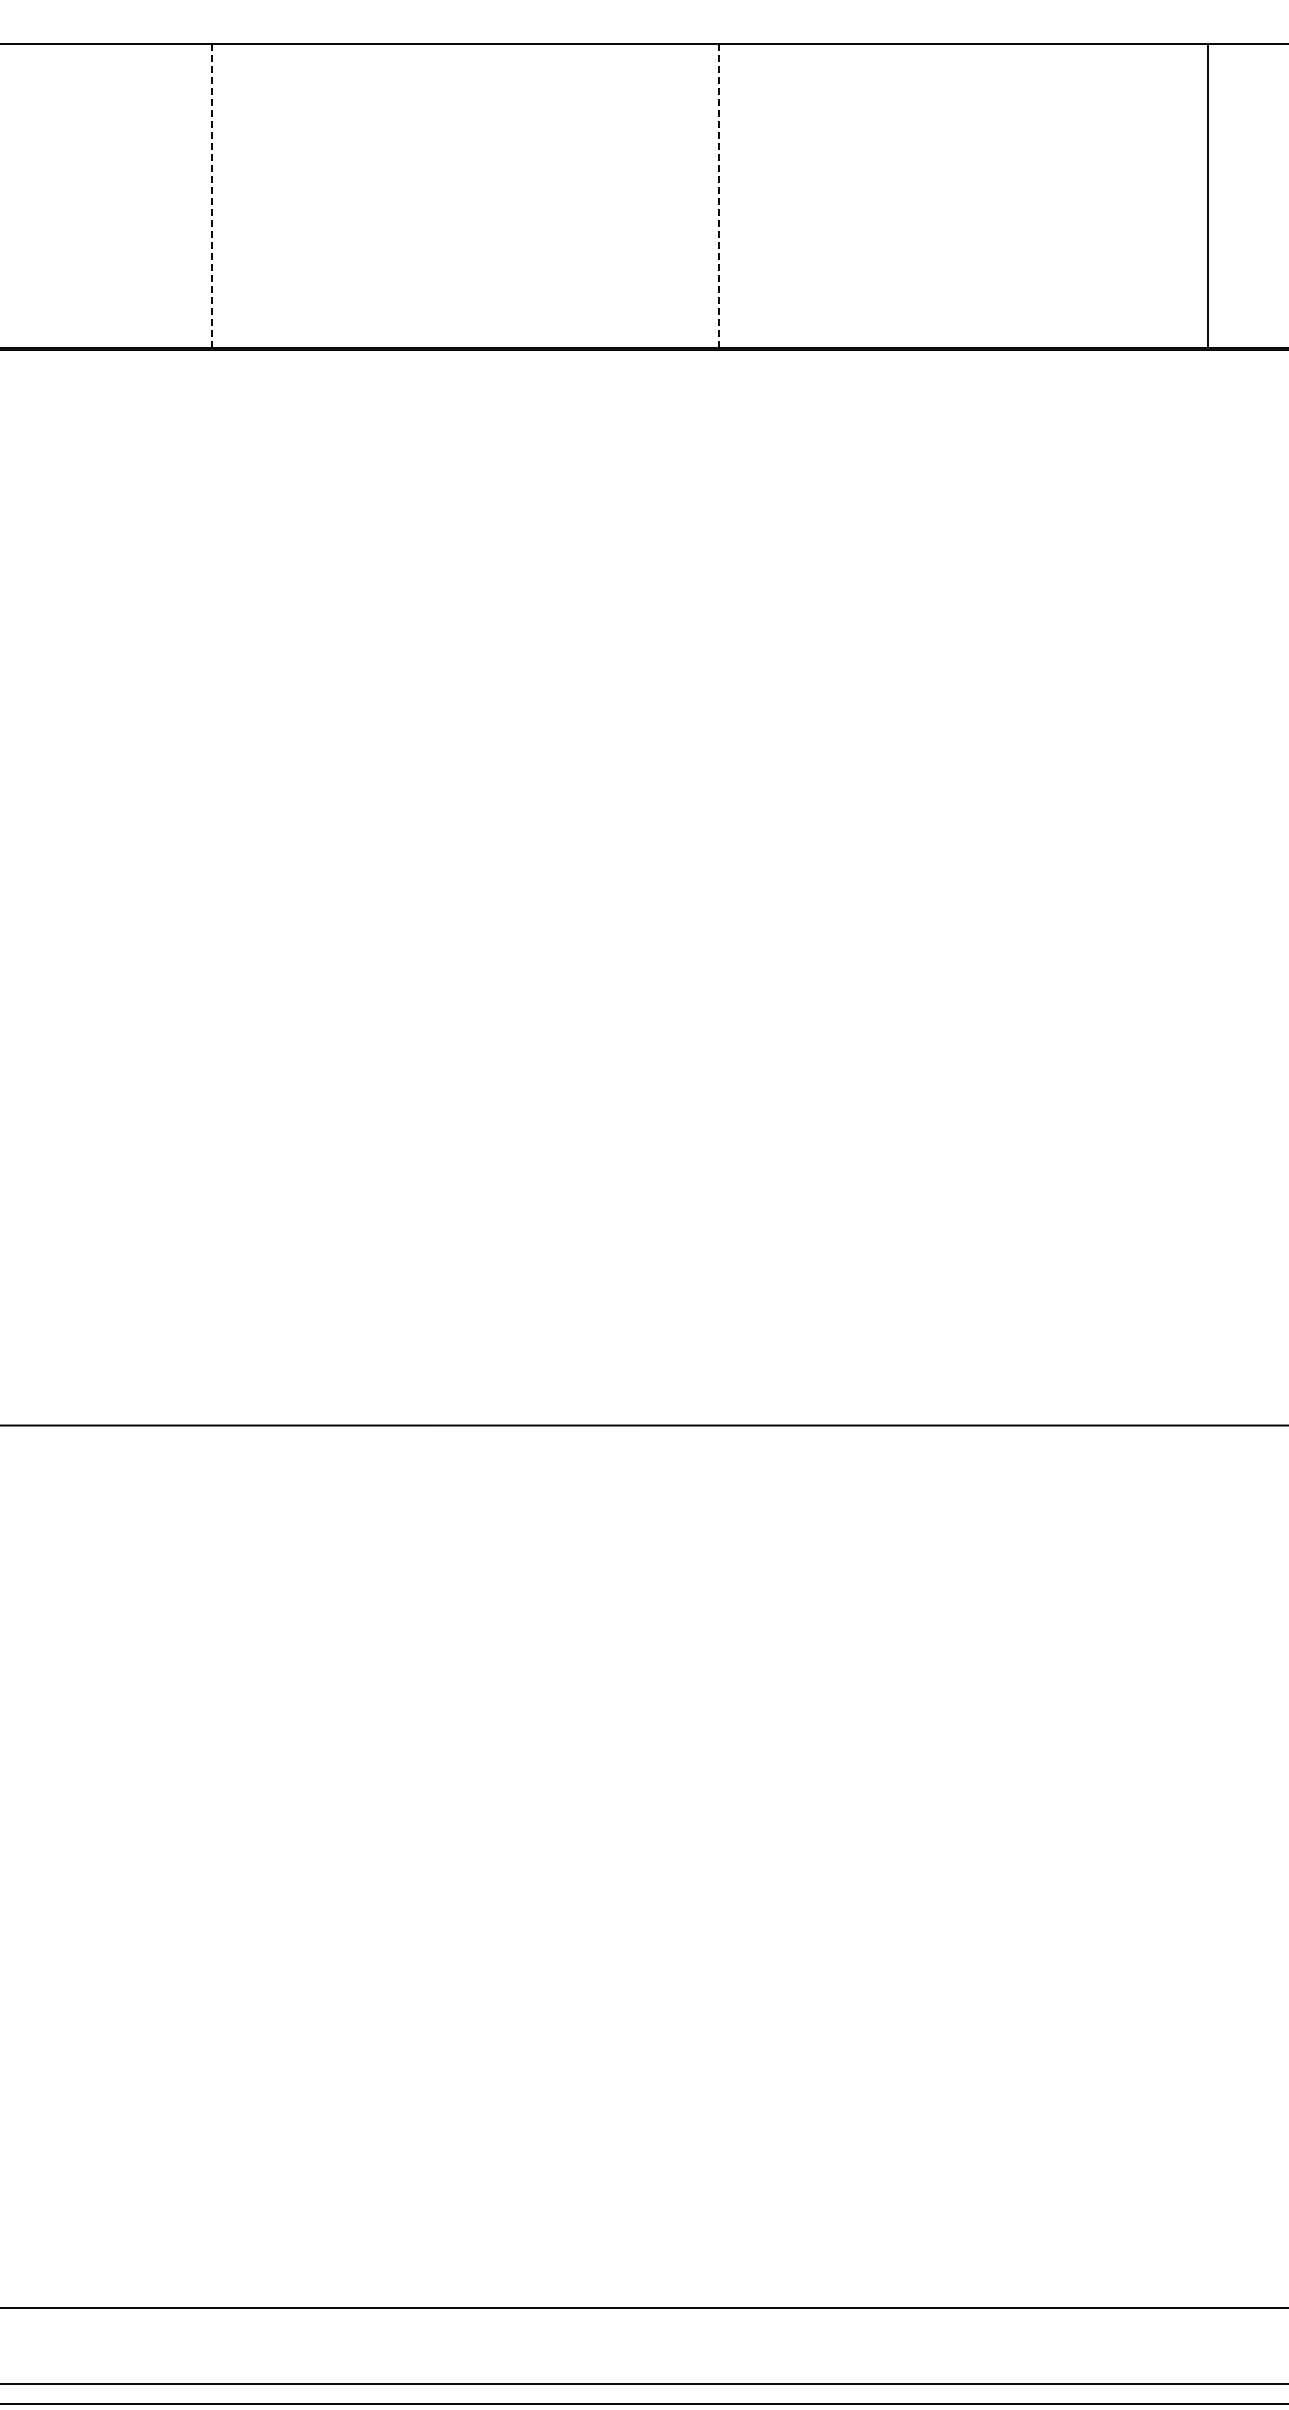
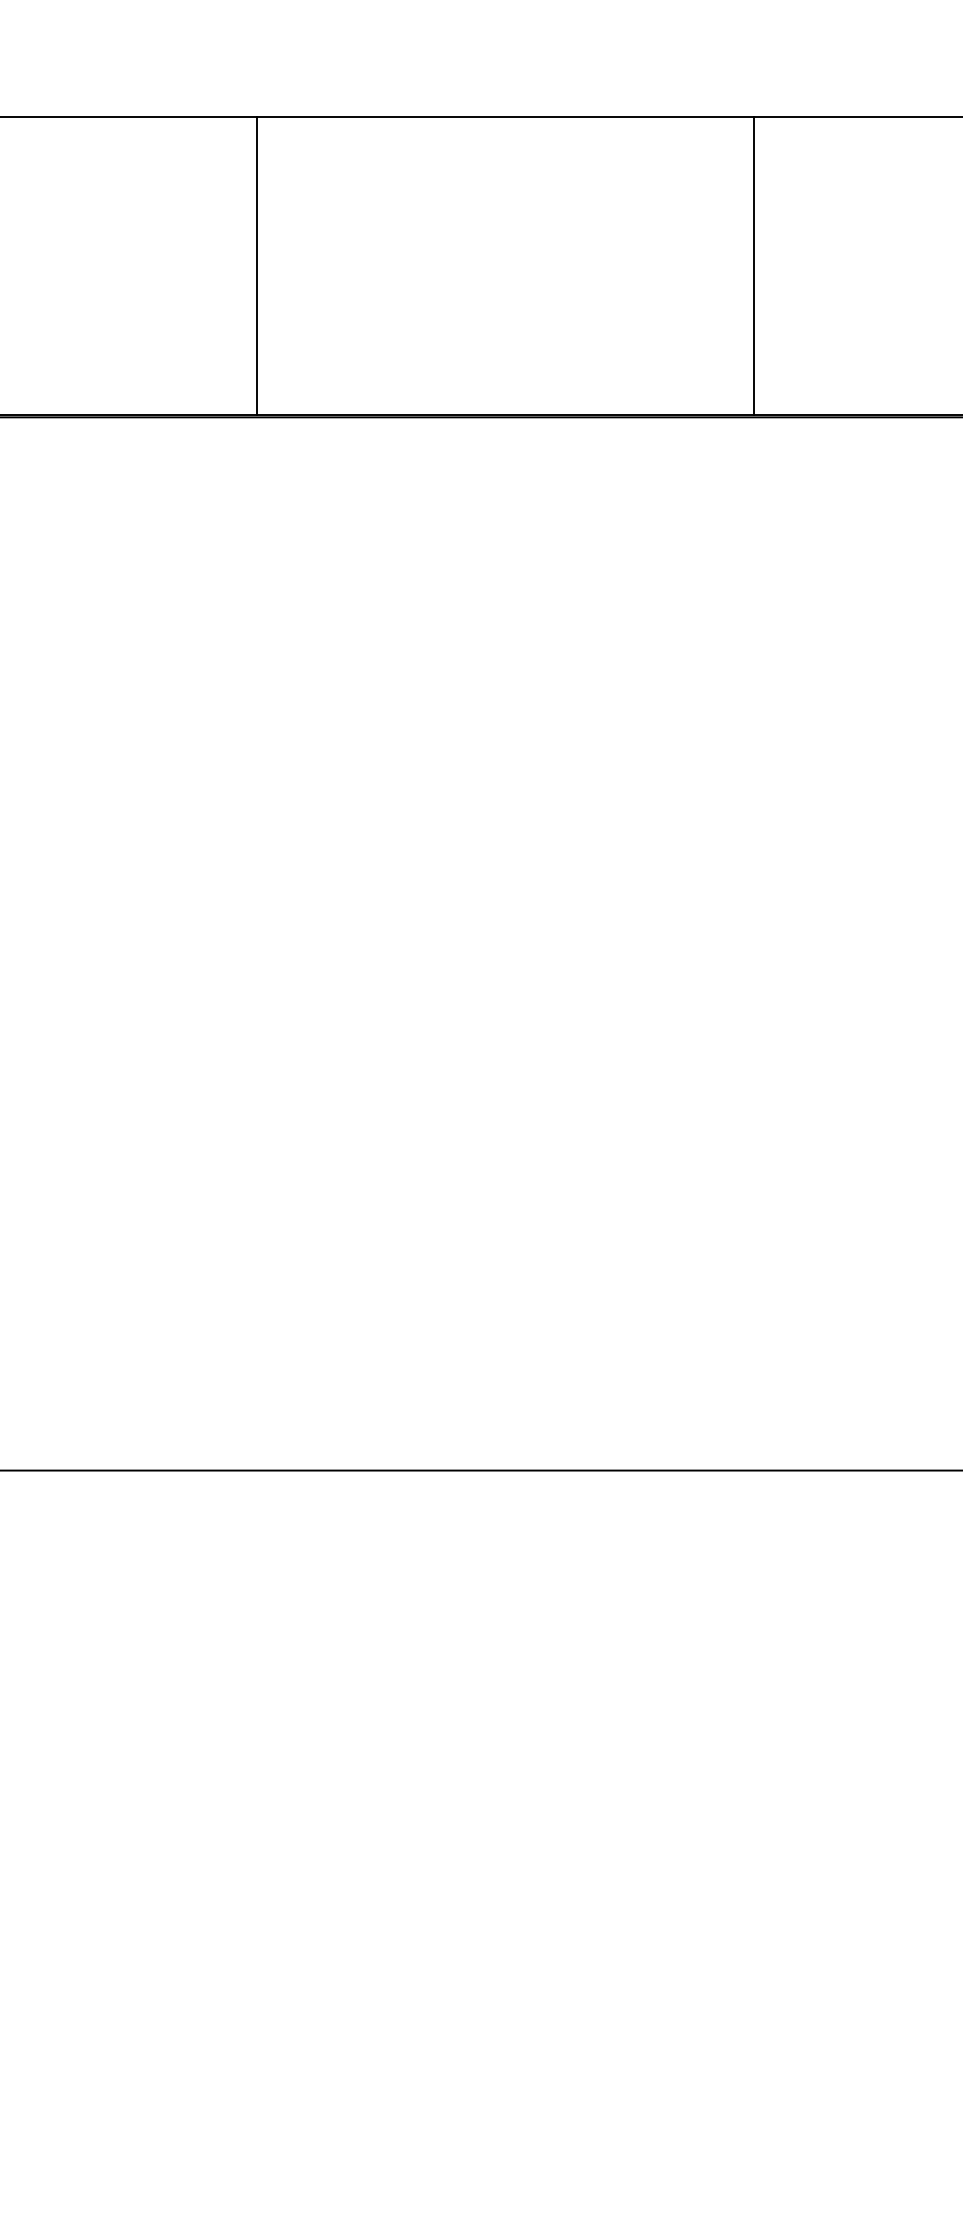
line: (212, 195) -> (257, 266), dashed -> solid
line: (719, 195) -> (754, 266), dashed -> solid

